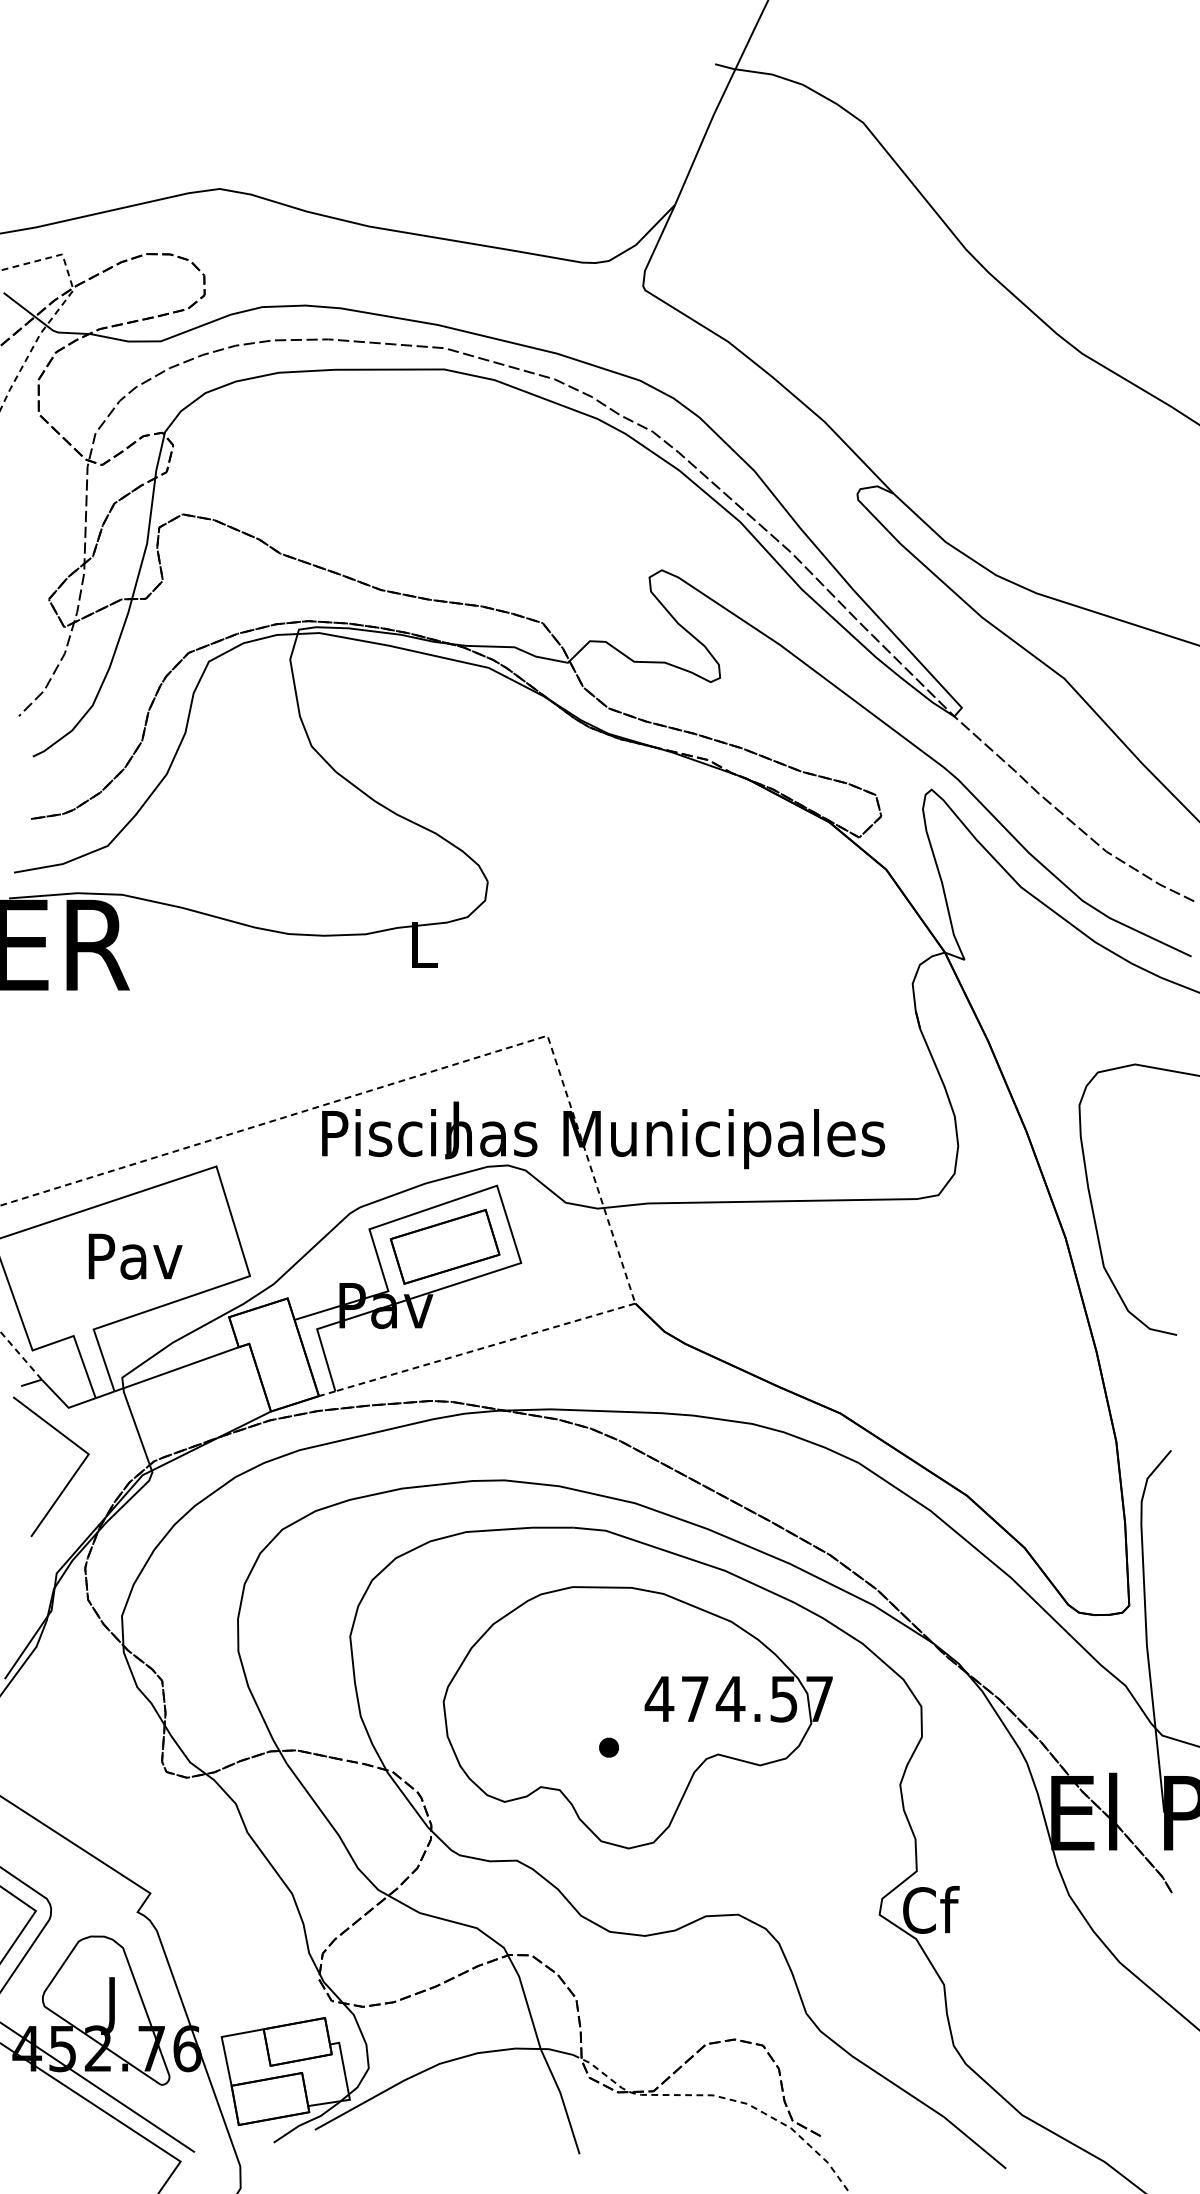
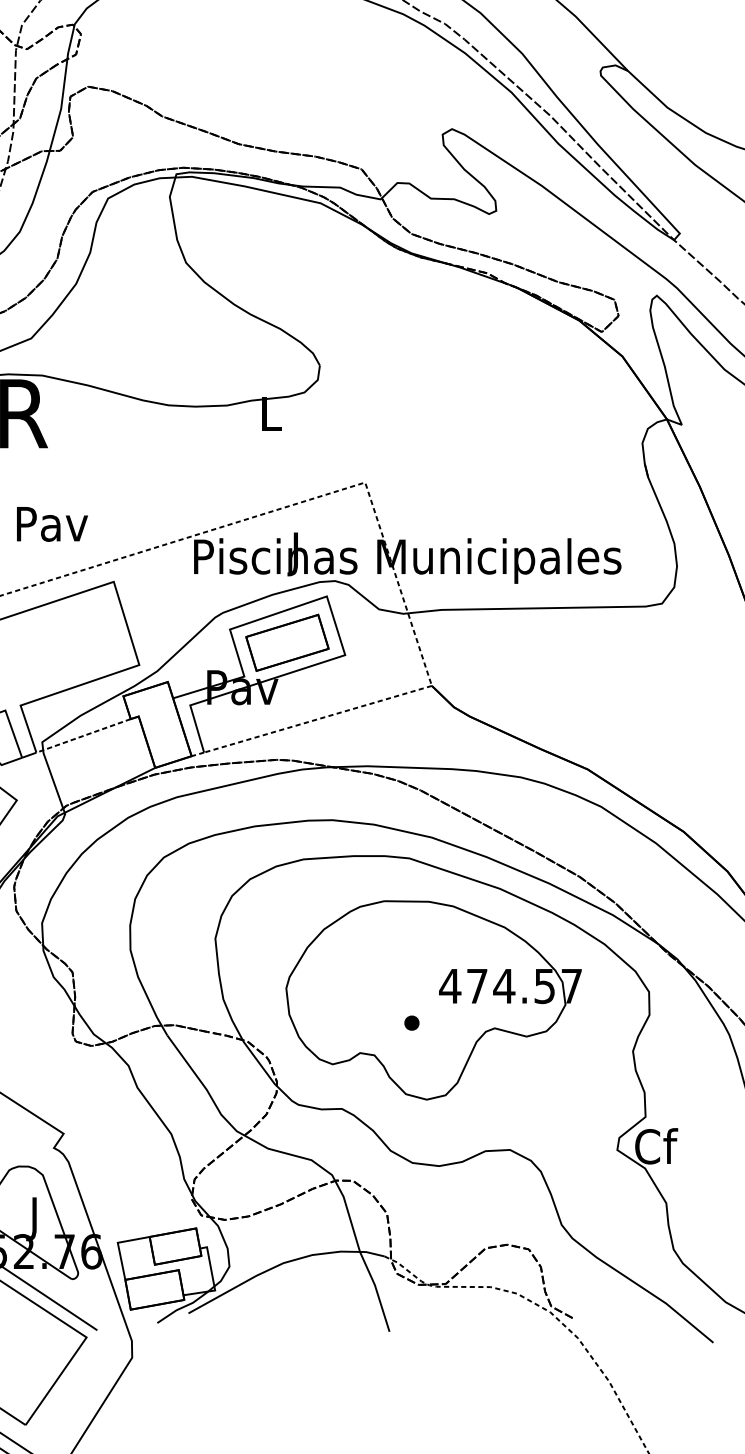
text: (135, 1256) -> (52, 524), moved
line: (176, 1369) -> (83, 735), solid -> dashed

